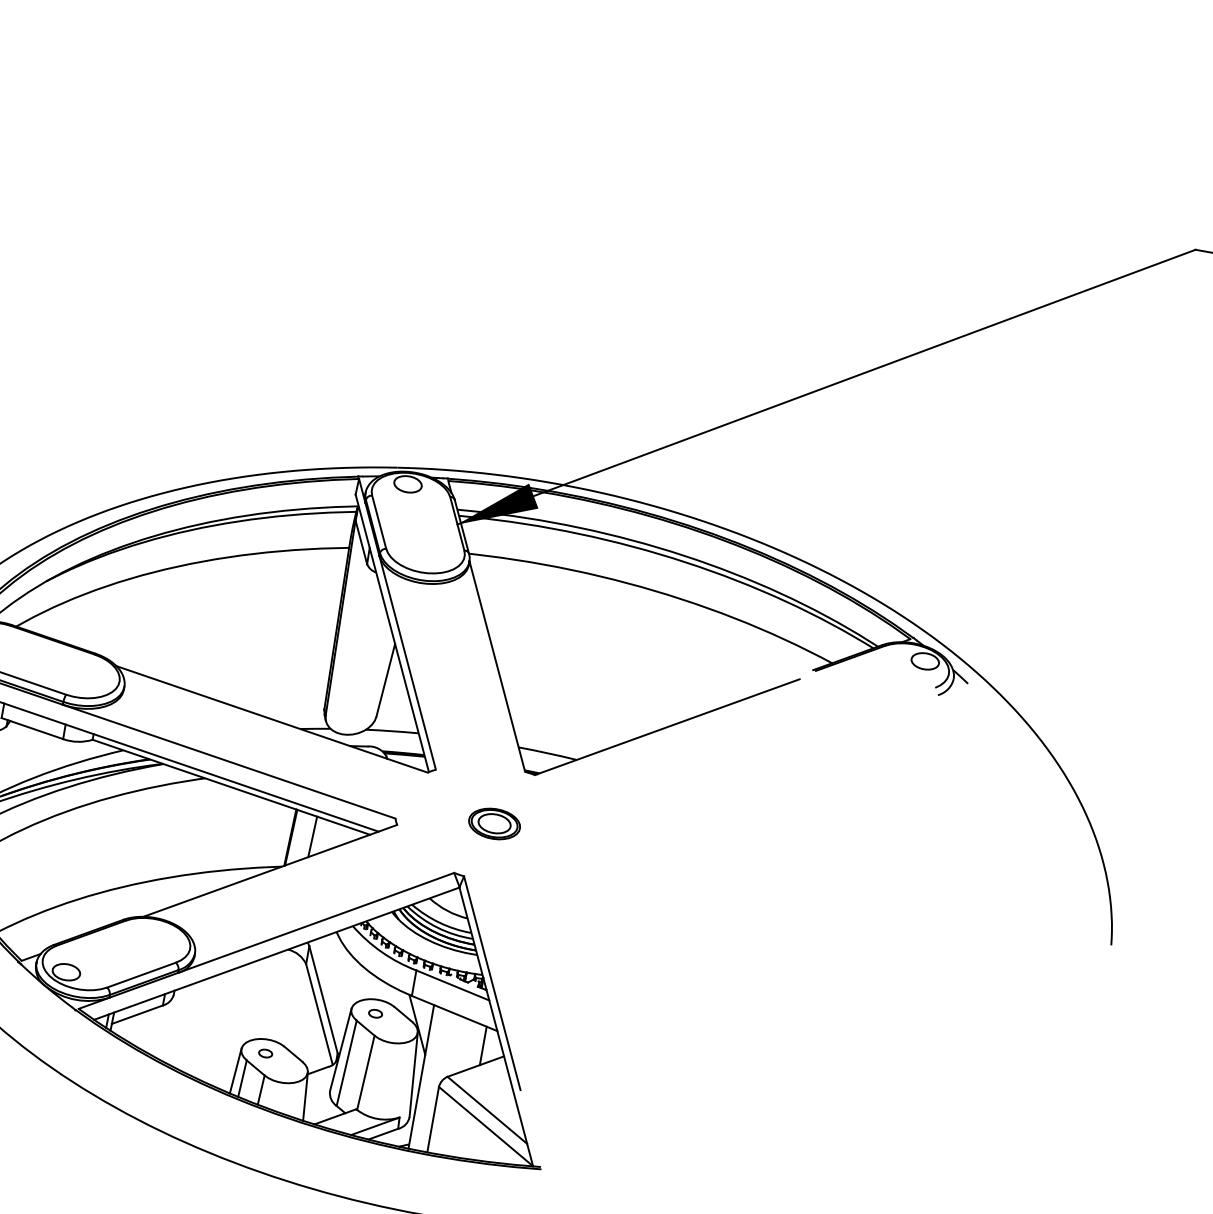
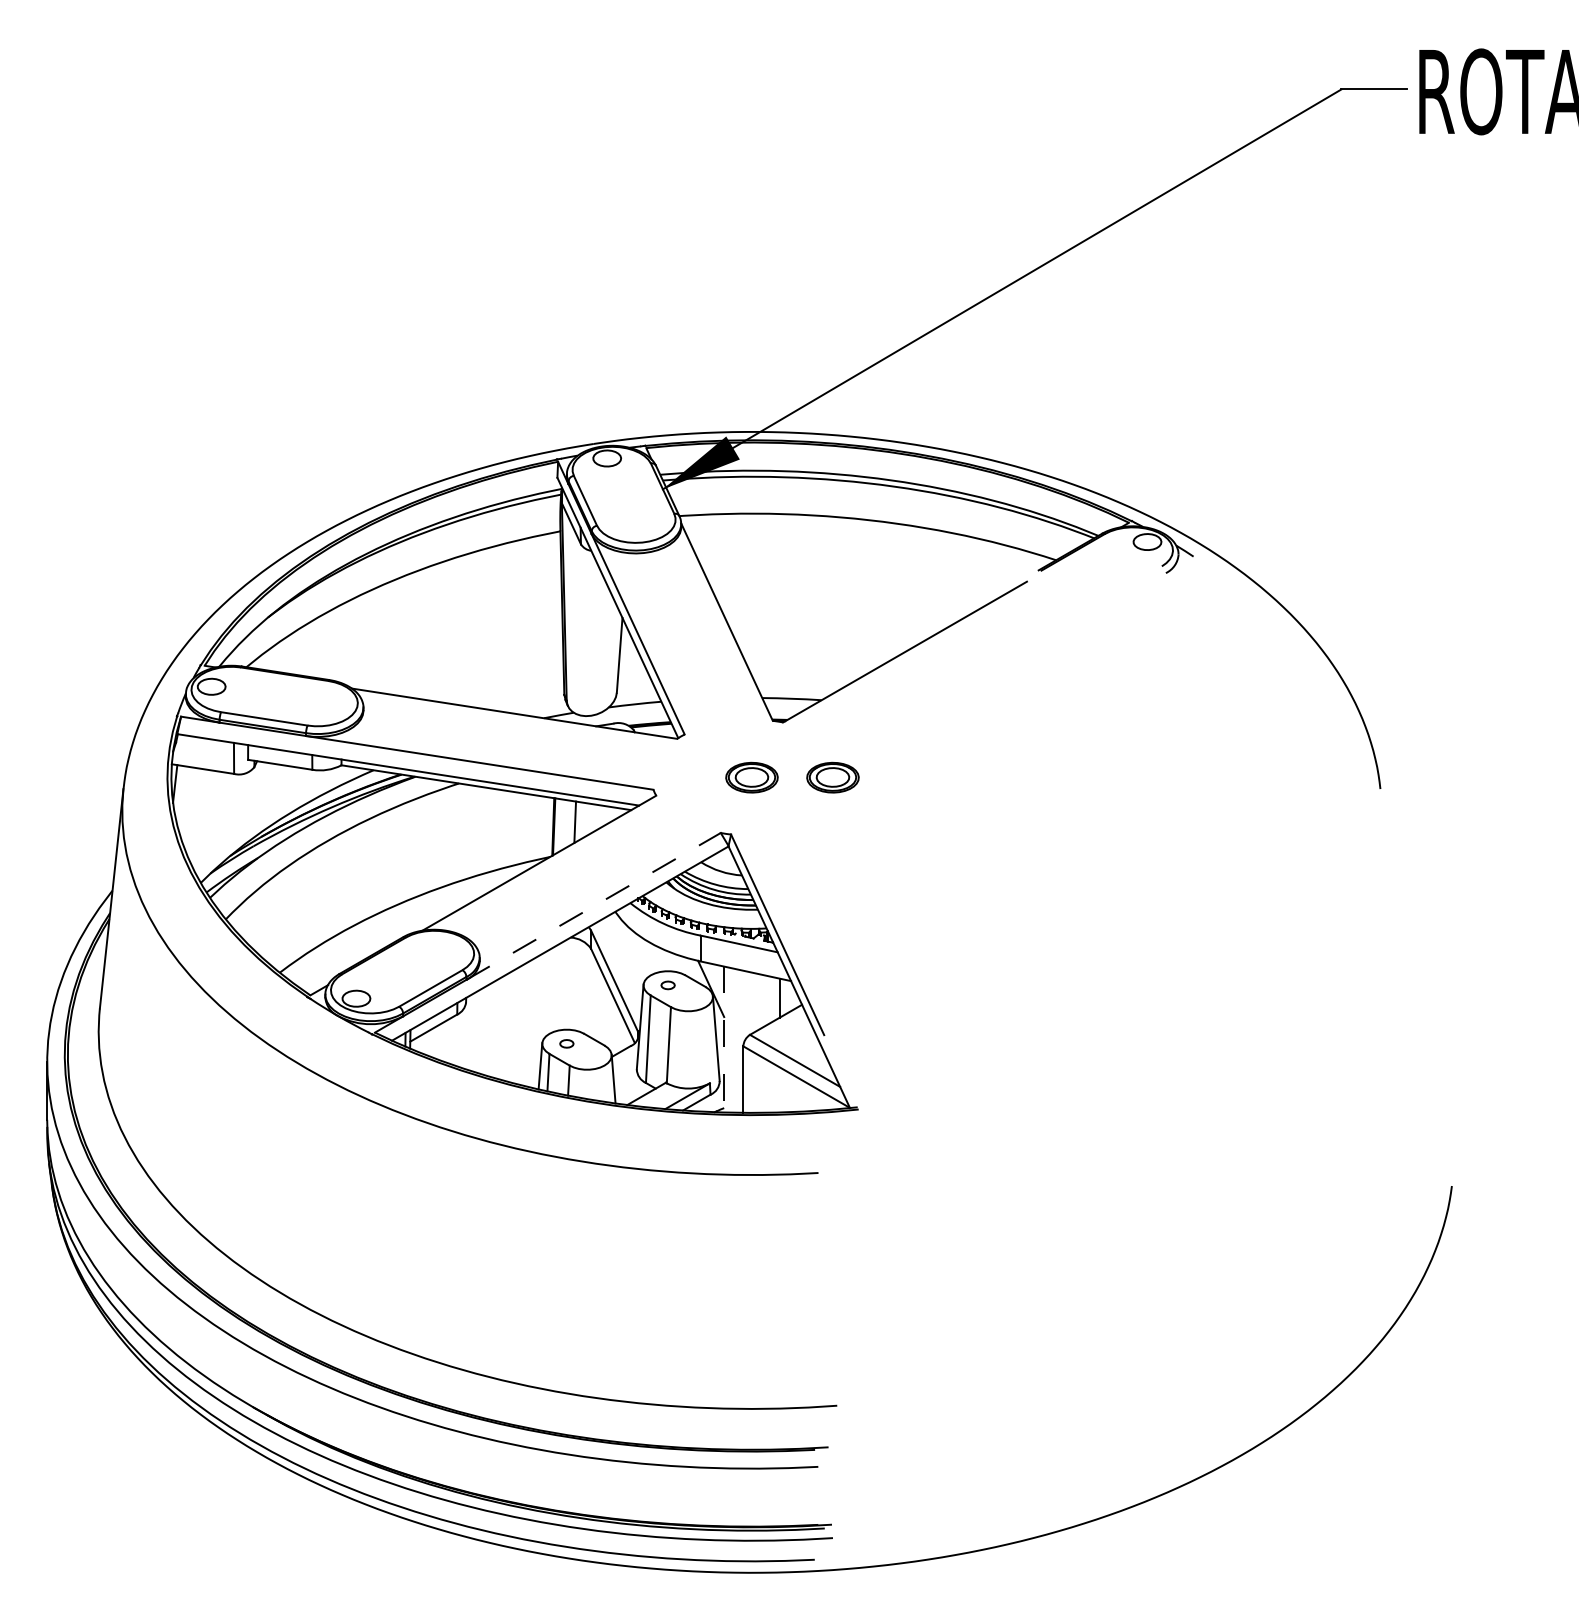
part: (573, 837) -> (832, 777), added
line: (315, 923) -> (593, 906), solid -> dashed
line: (421, 1076) -> (724, 1039), solid -> dashed

